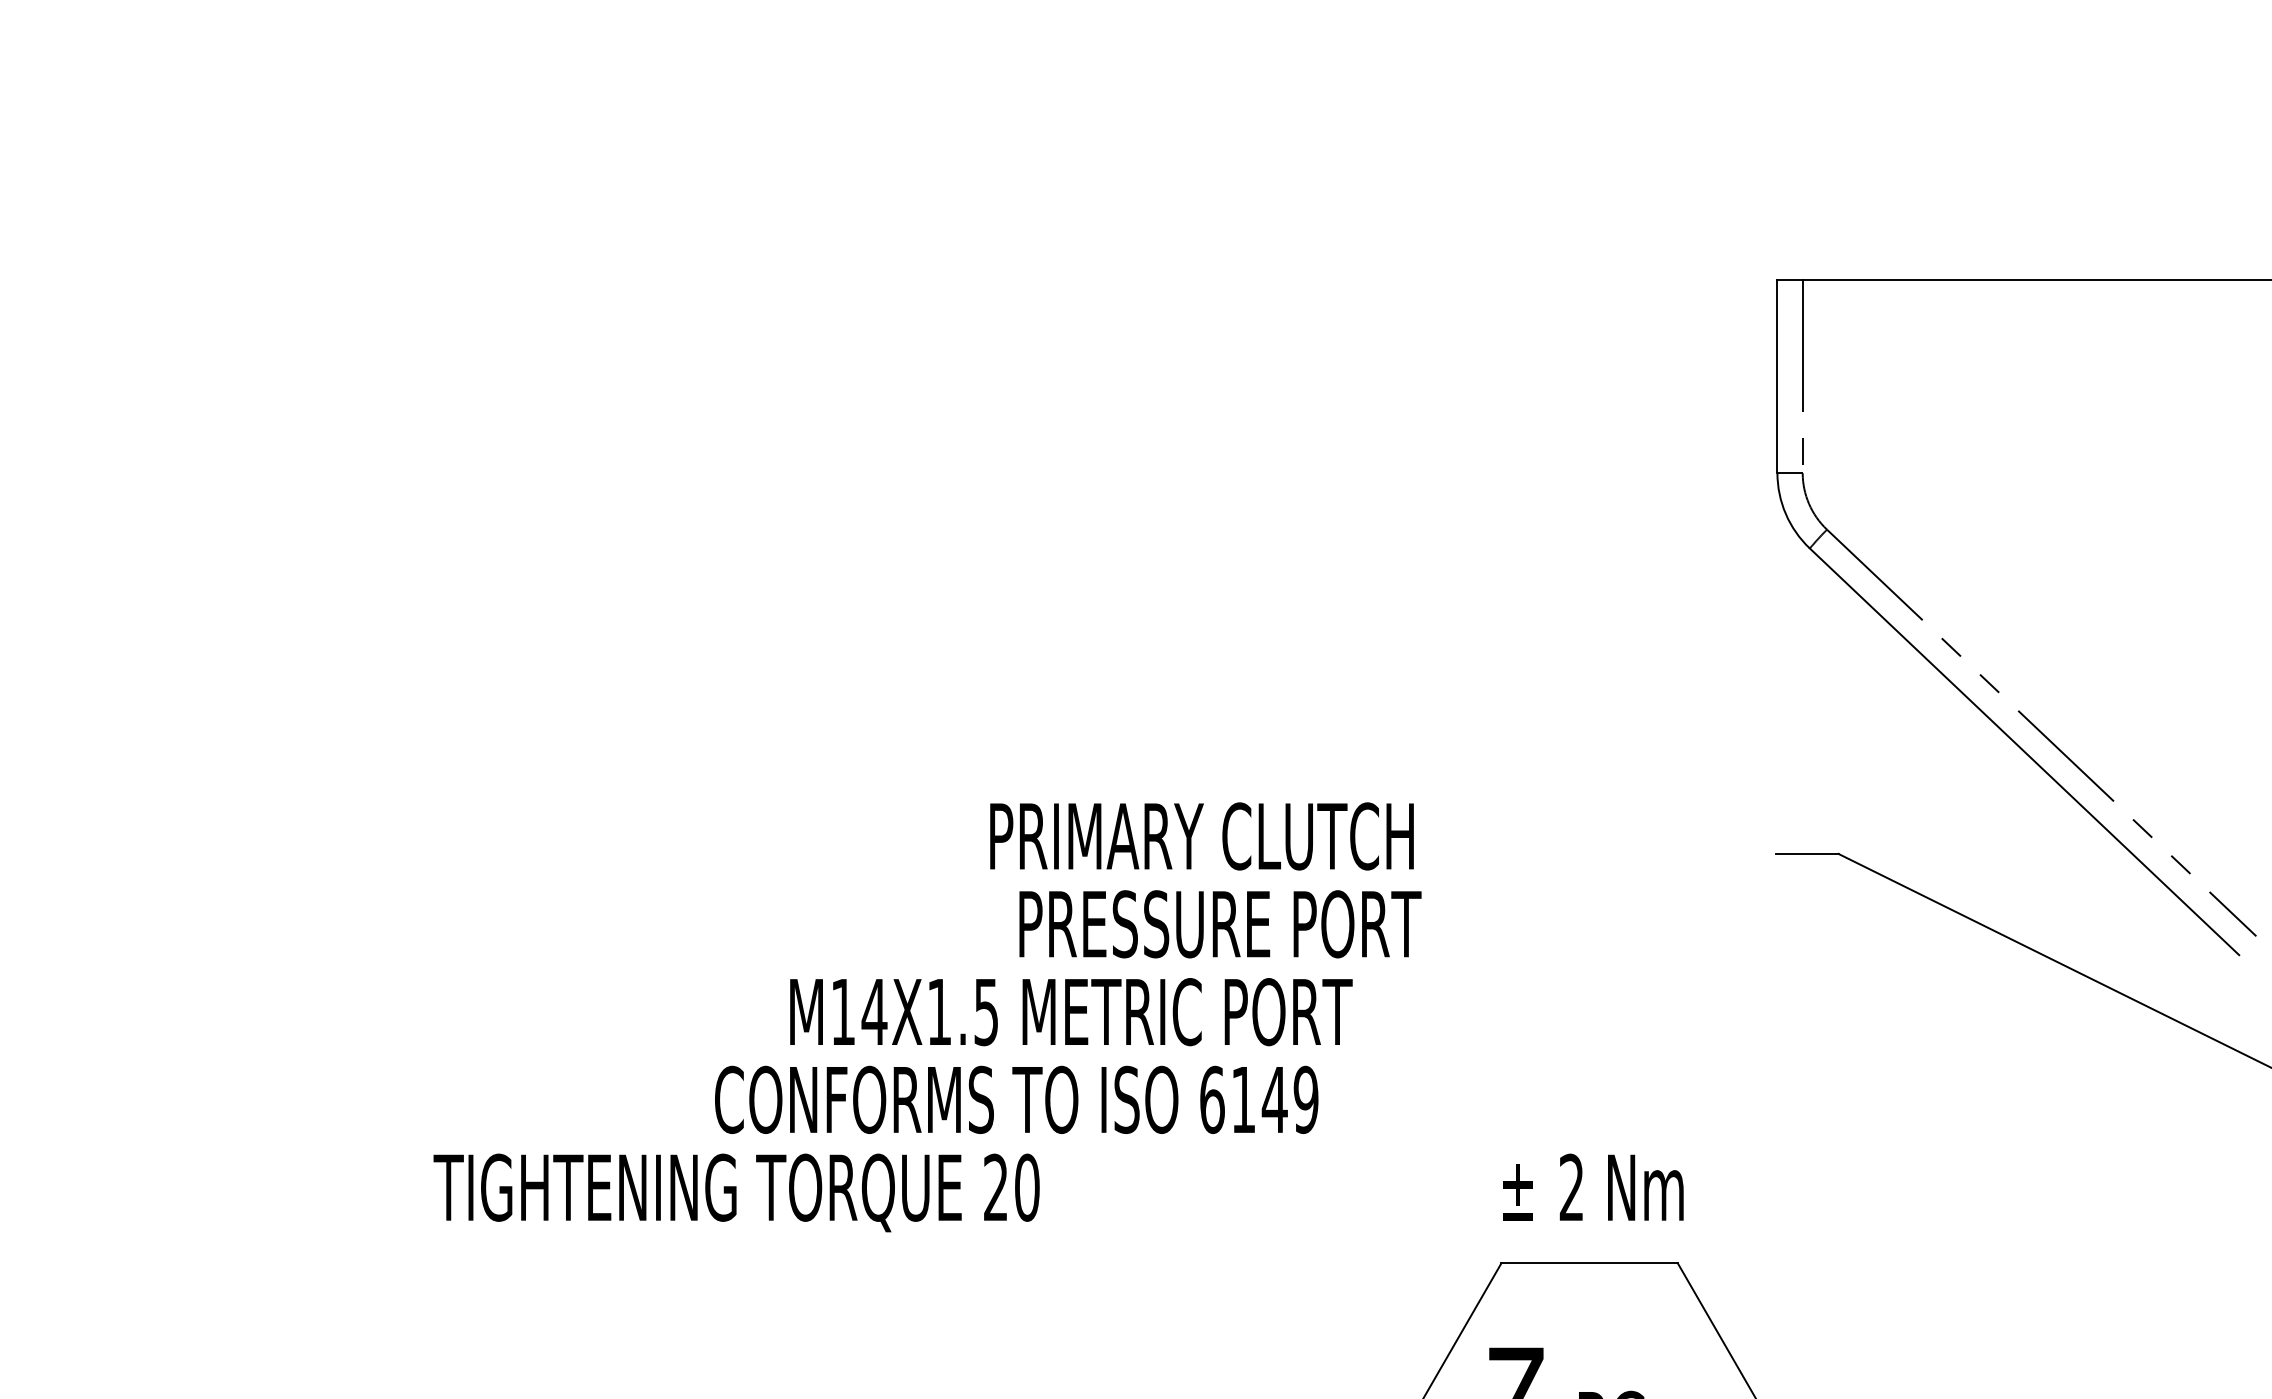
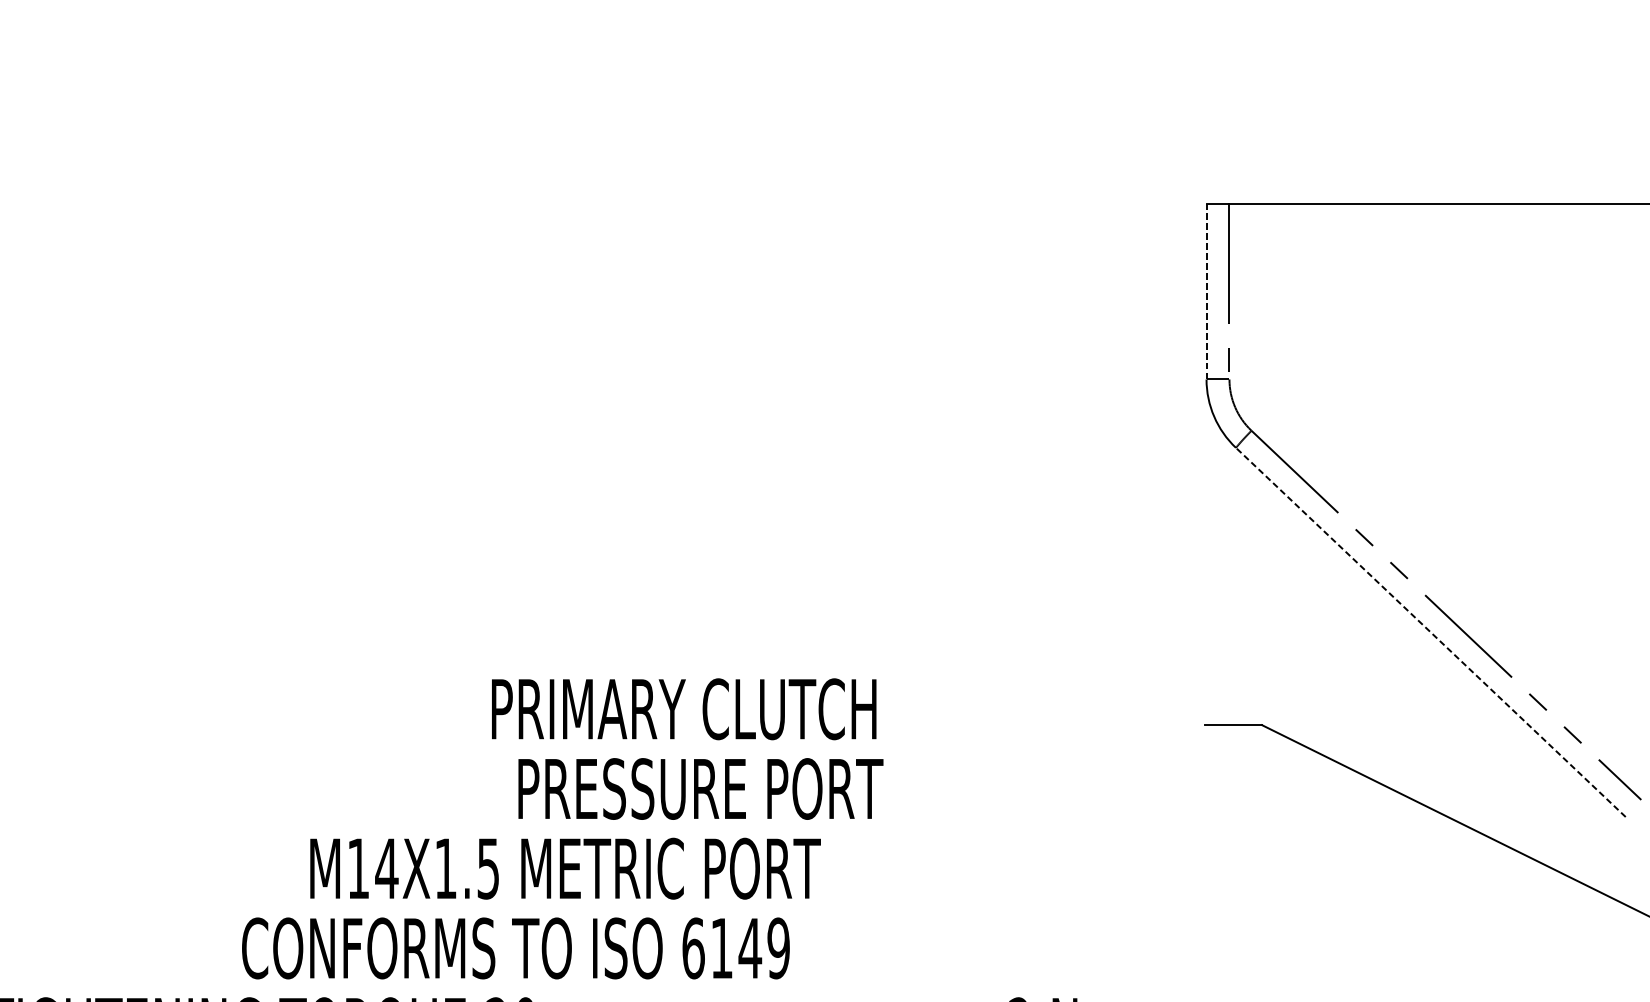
line: (1777, 376) -> (1206, 291), solid -> dashed
line: (2024, 751) -> (1430, 632), solid -> dashed

